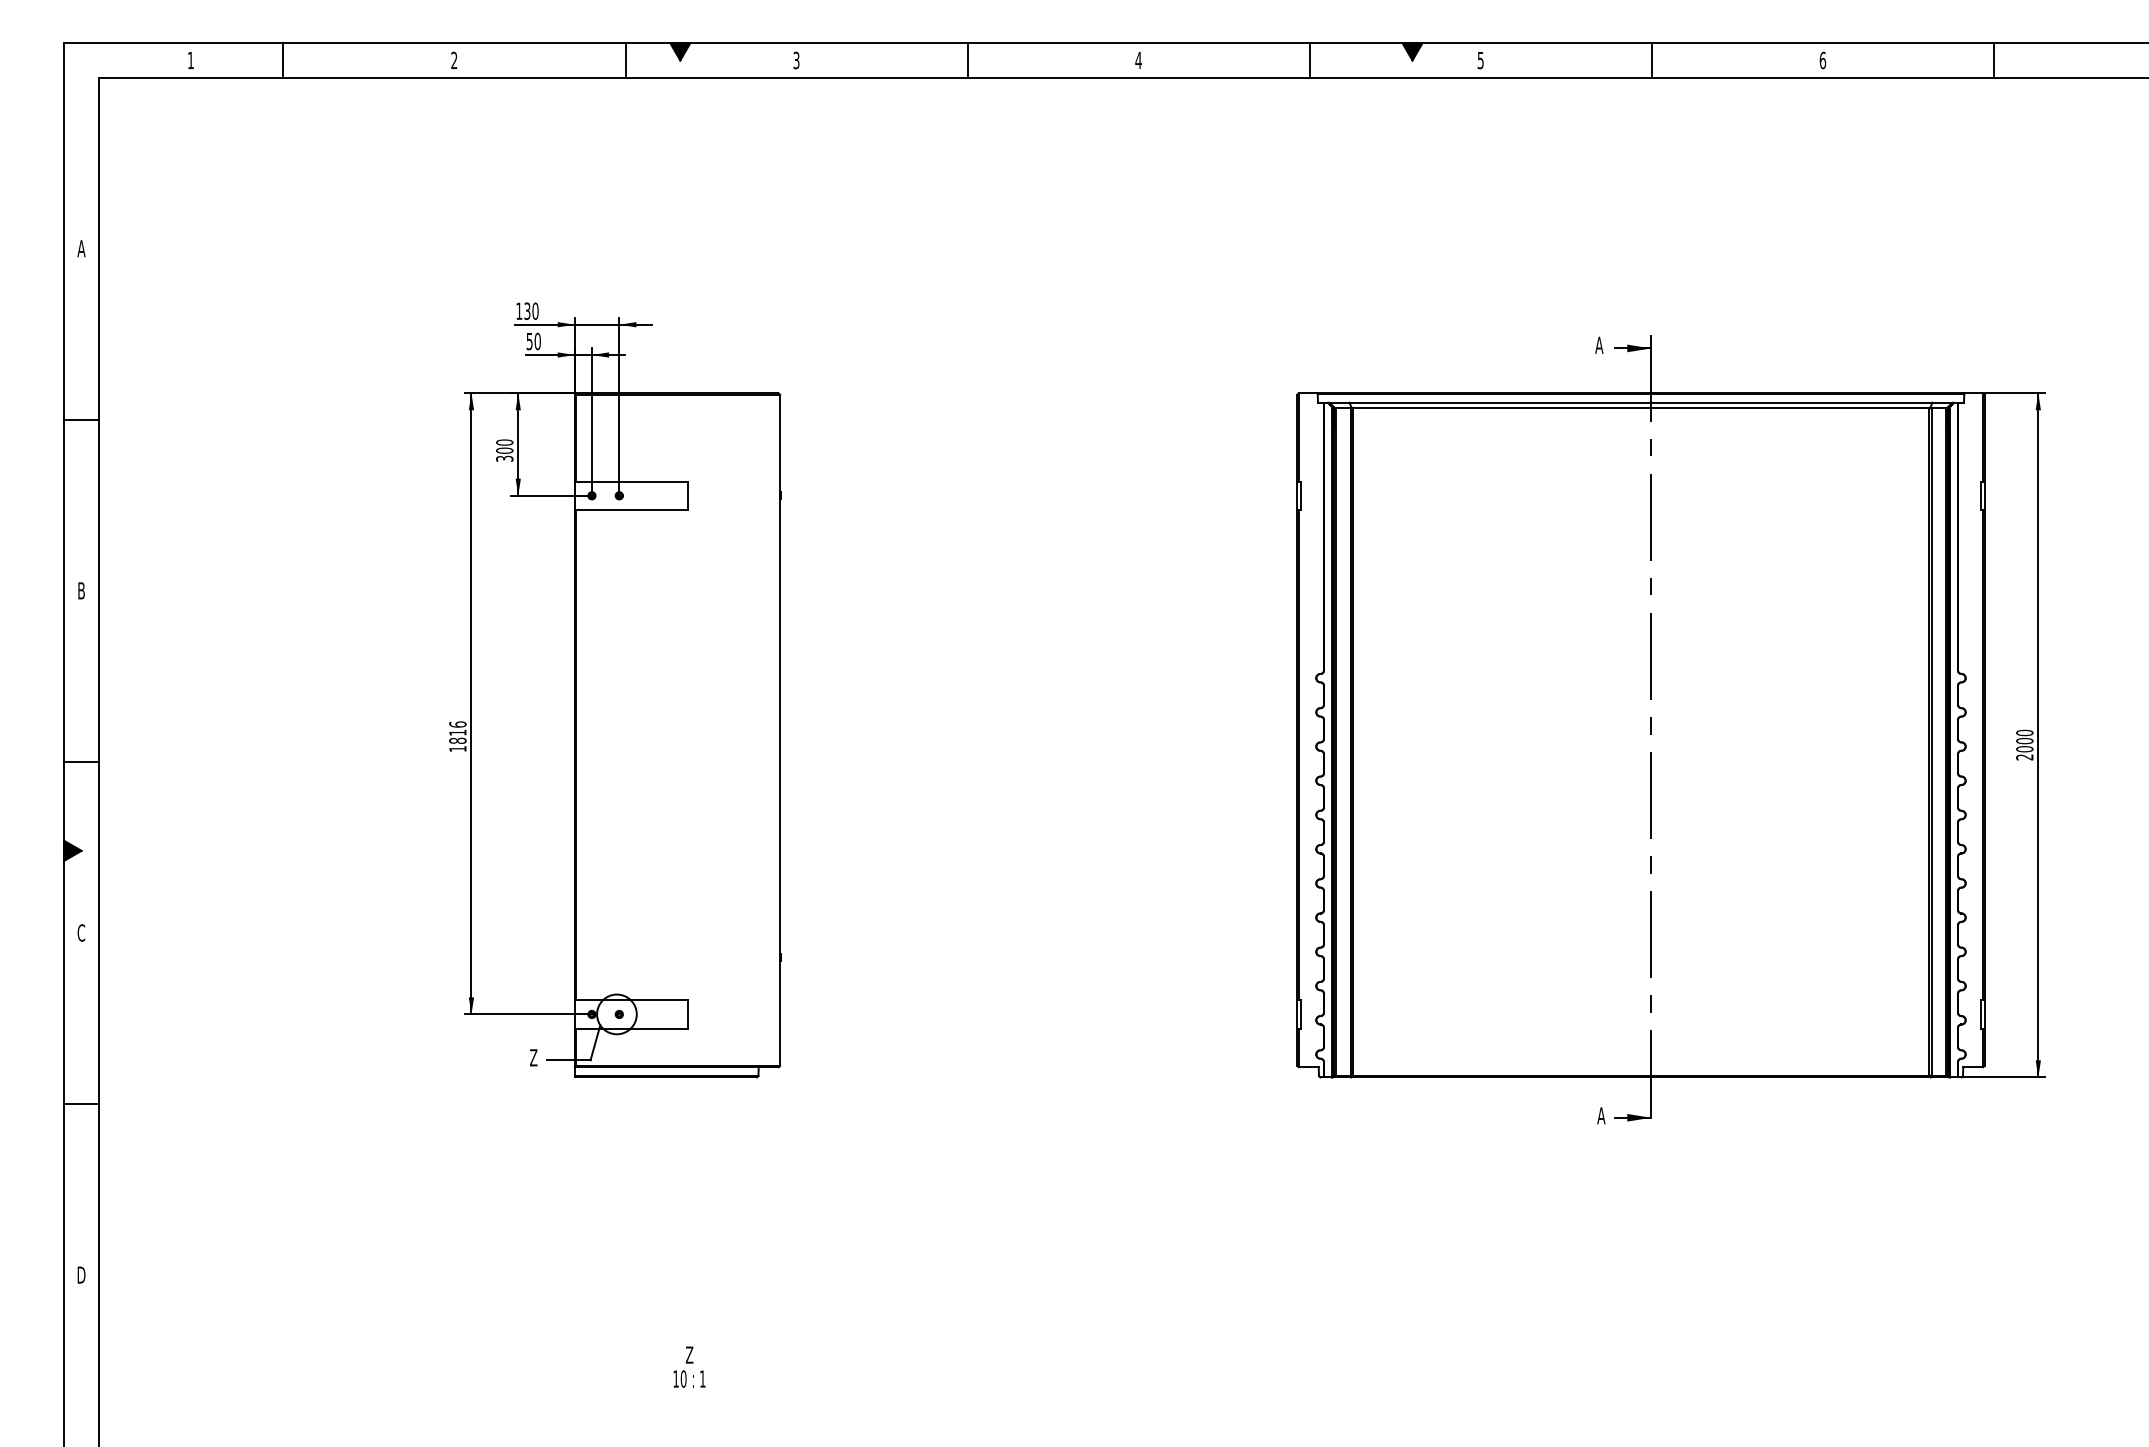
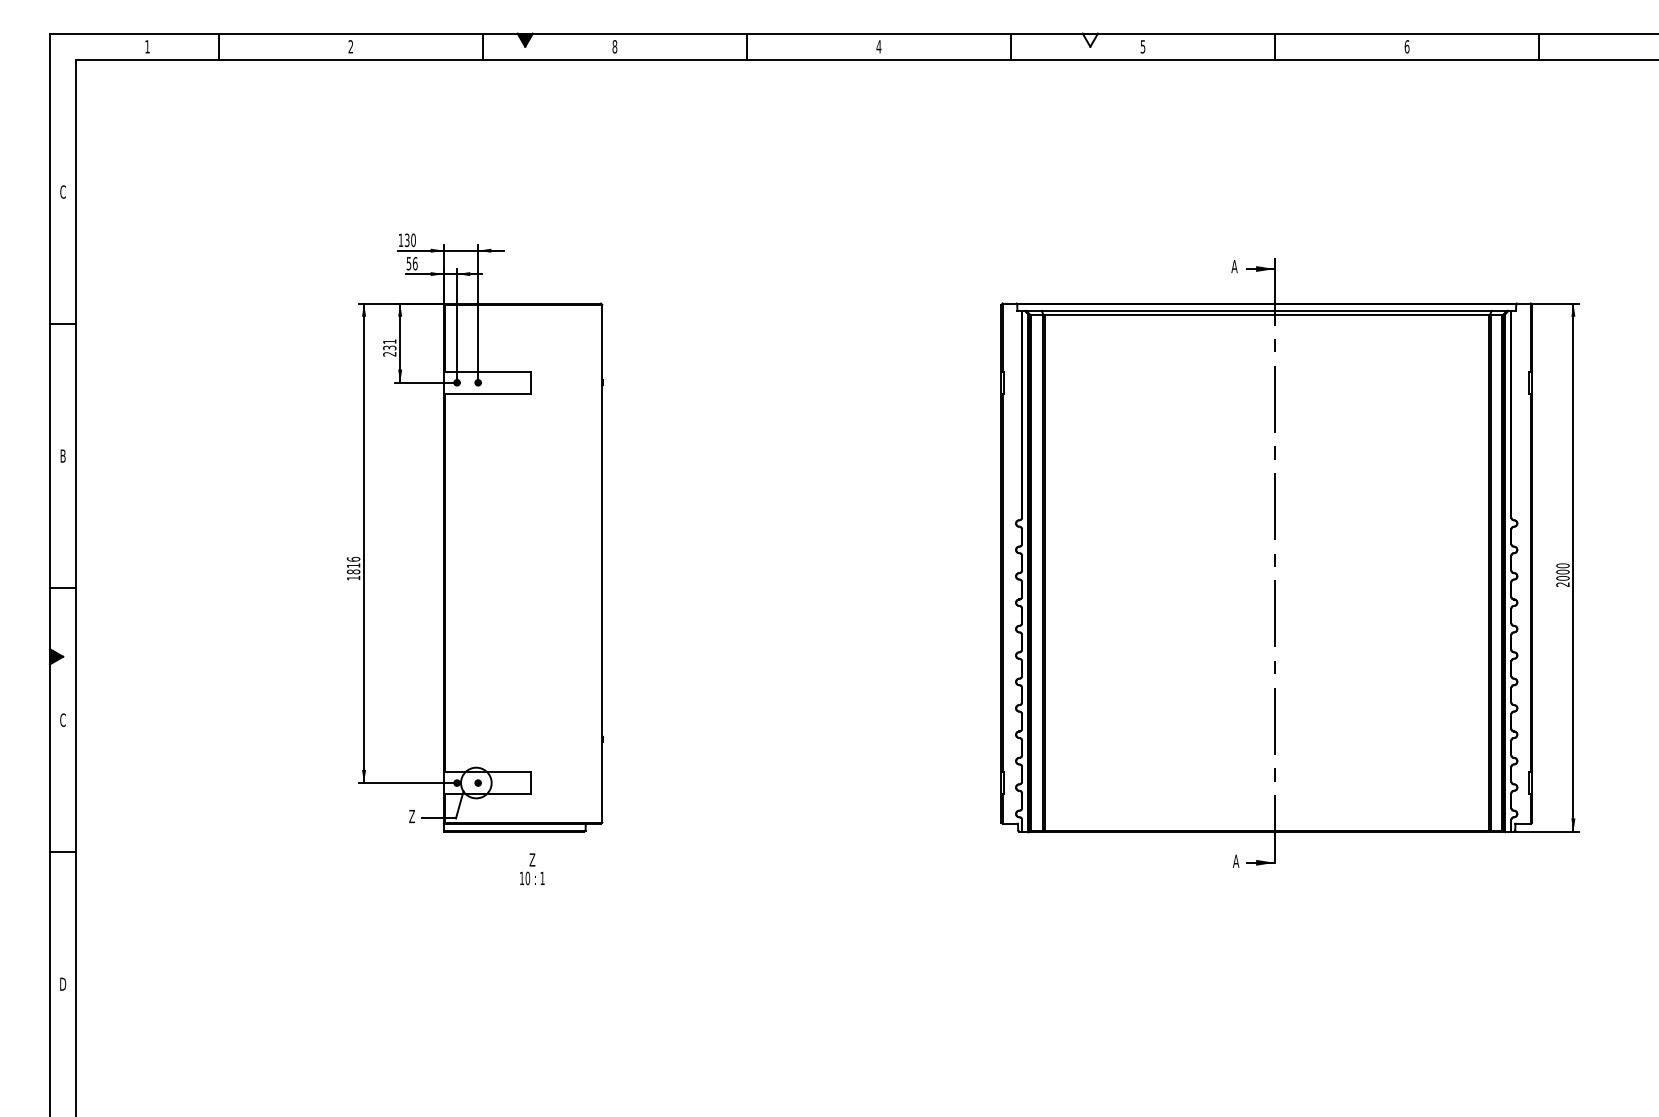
fill: (1412, 51) -> (1090, 39), removed
text: (796, 60) -> (614, 46), 3 -> 8
text: (81, 248) -> (63, 191), A -> C
text: (537, 340) -> (415, 262), 50 -> 56
text: (504, 450) -> (389, 347), 300 -> 231
text: (689, 1366) -> (532, 868), moved

